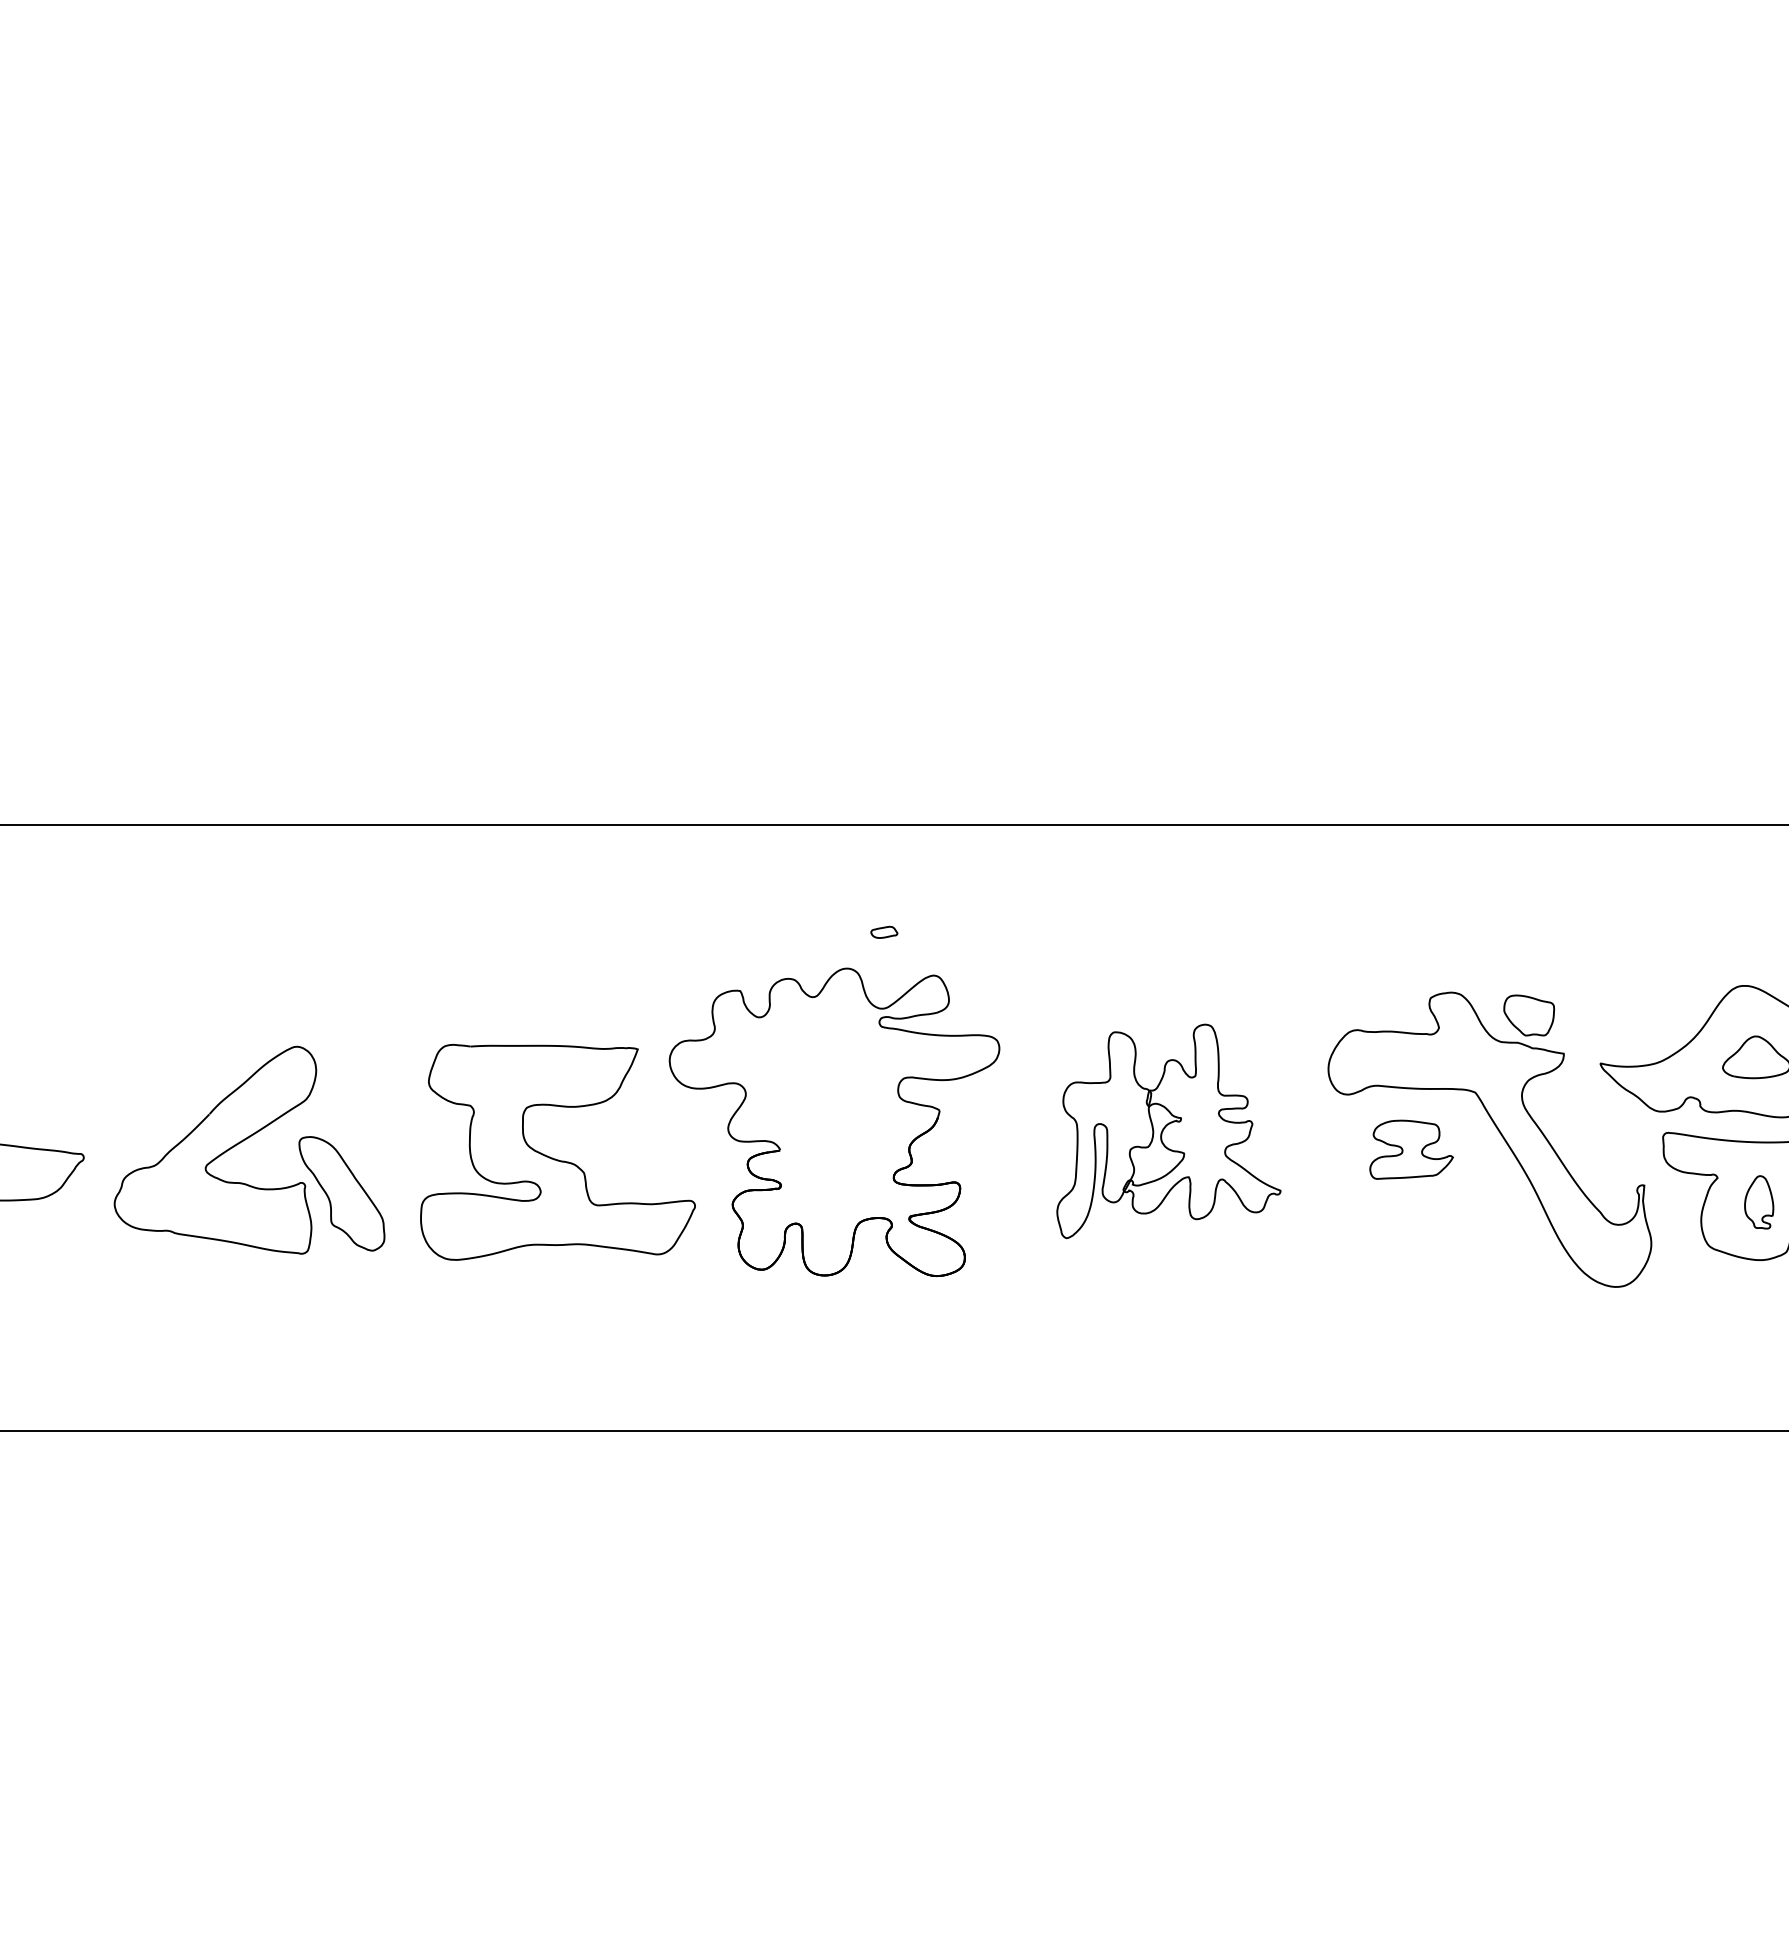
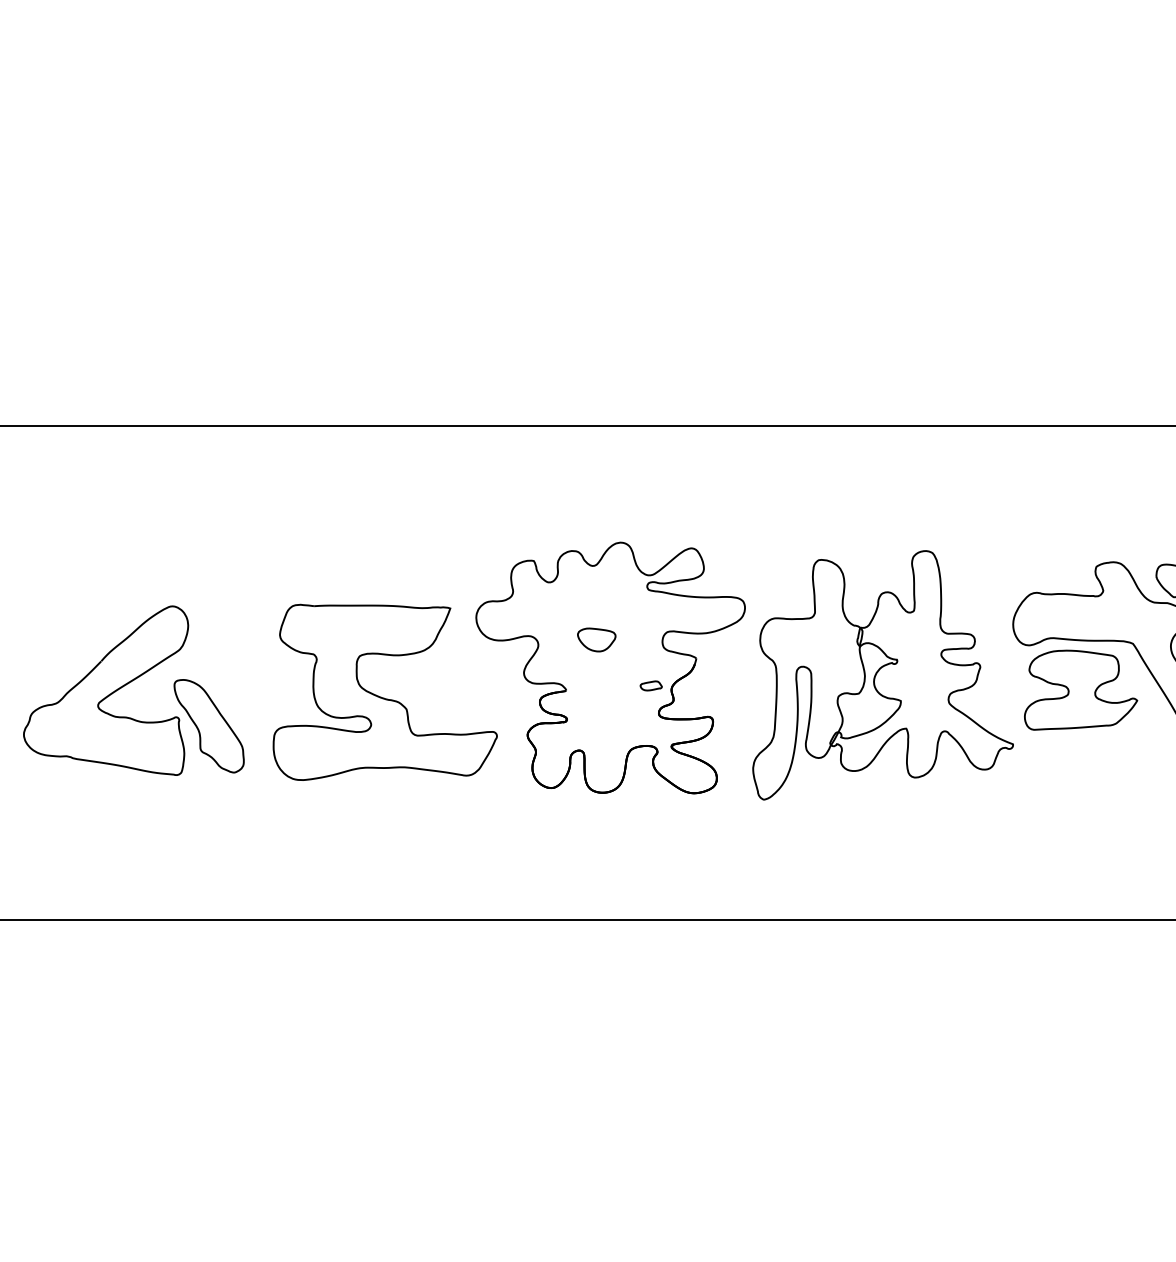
part: (884, 931) -> (651, 685), moved
part: (817, 1087) -> (596, 639), added
part: (1168, 1131) -> (882, 675), size x1.43
part: (1411, 1149) -> (1080, 690), size x1.67

